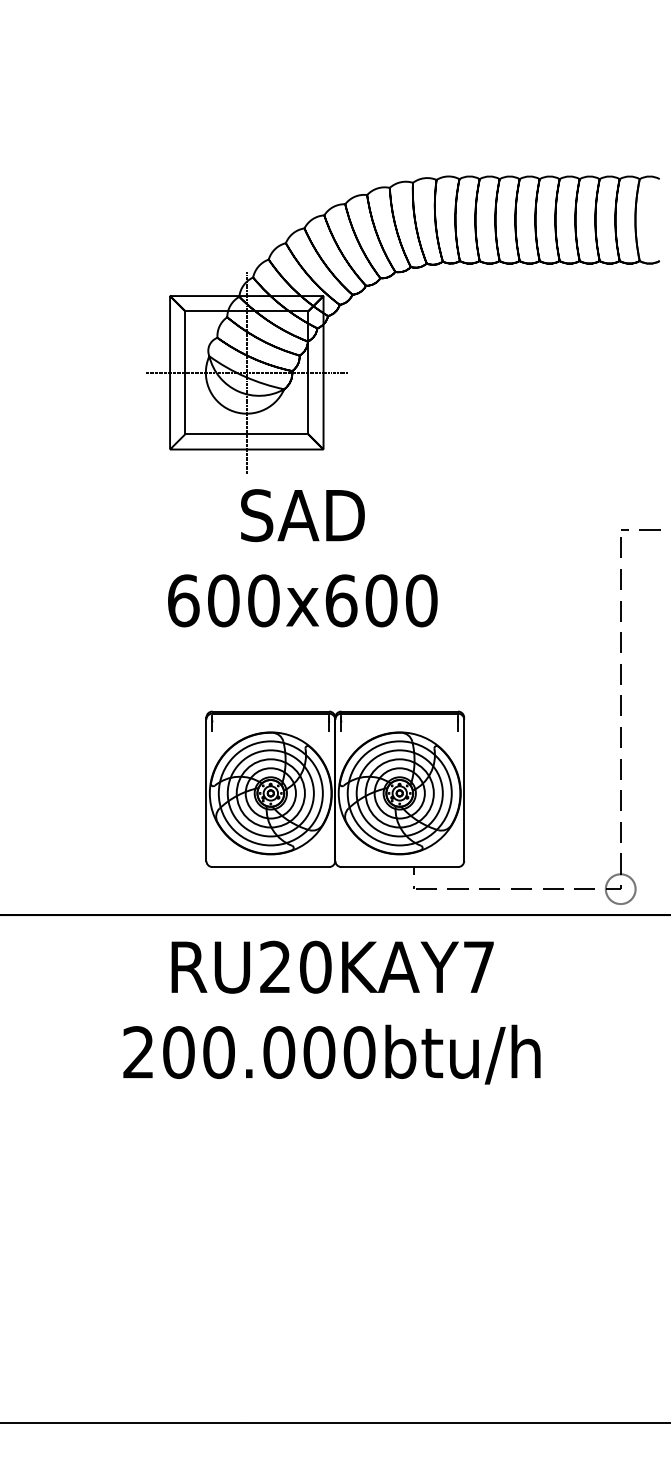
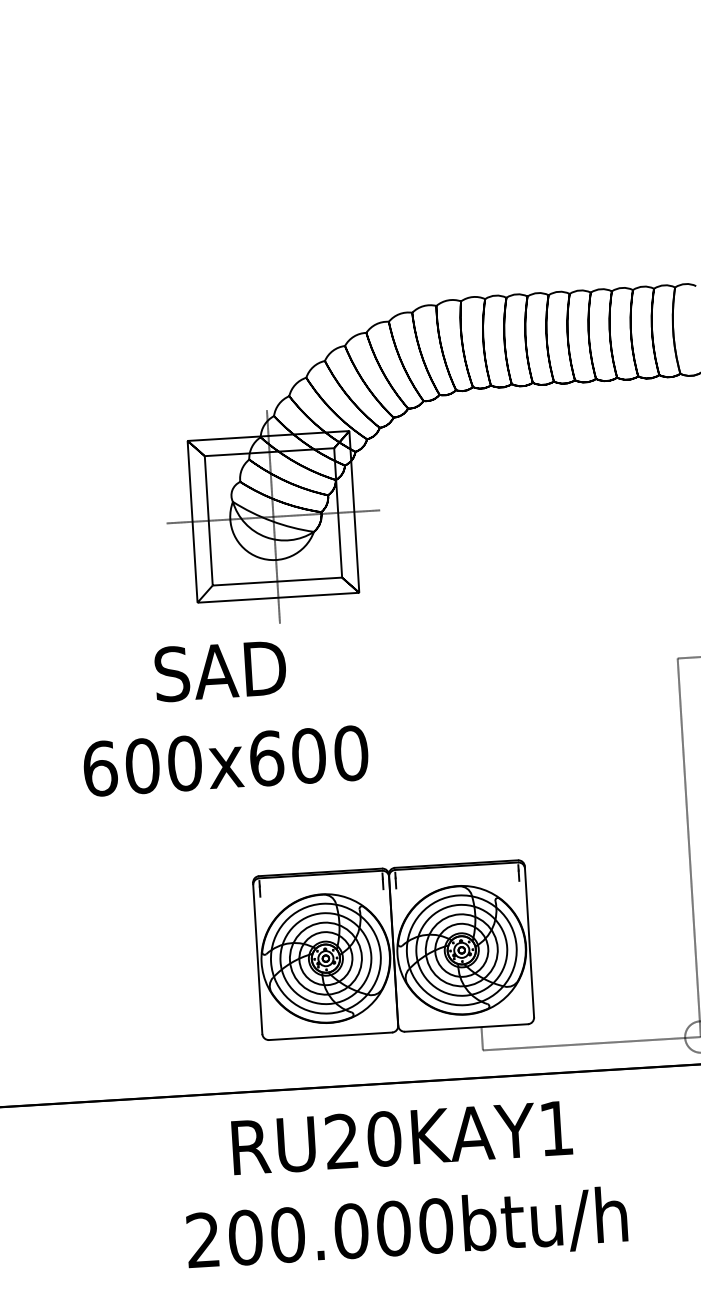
text: (302, 558) -> (222, 716), moved
text: (478, 966) -> (555, 1127), RU20KAY7 -> RU20KAY1

